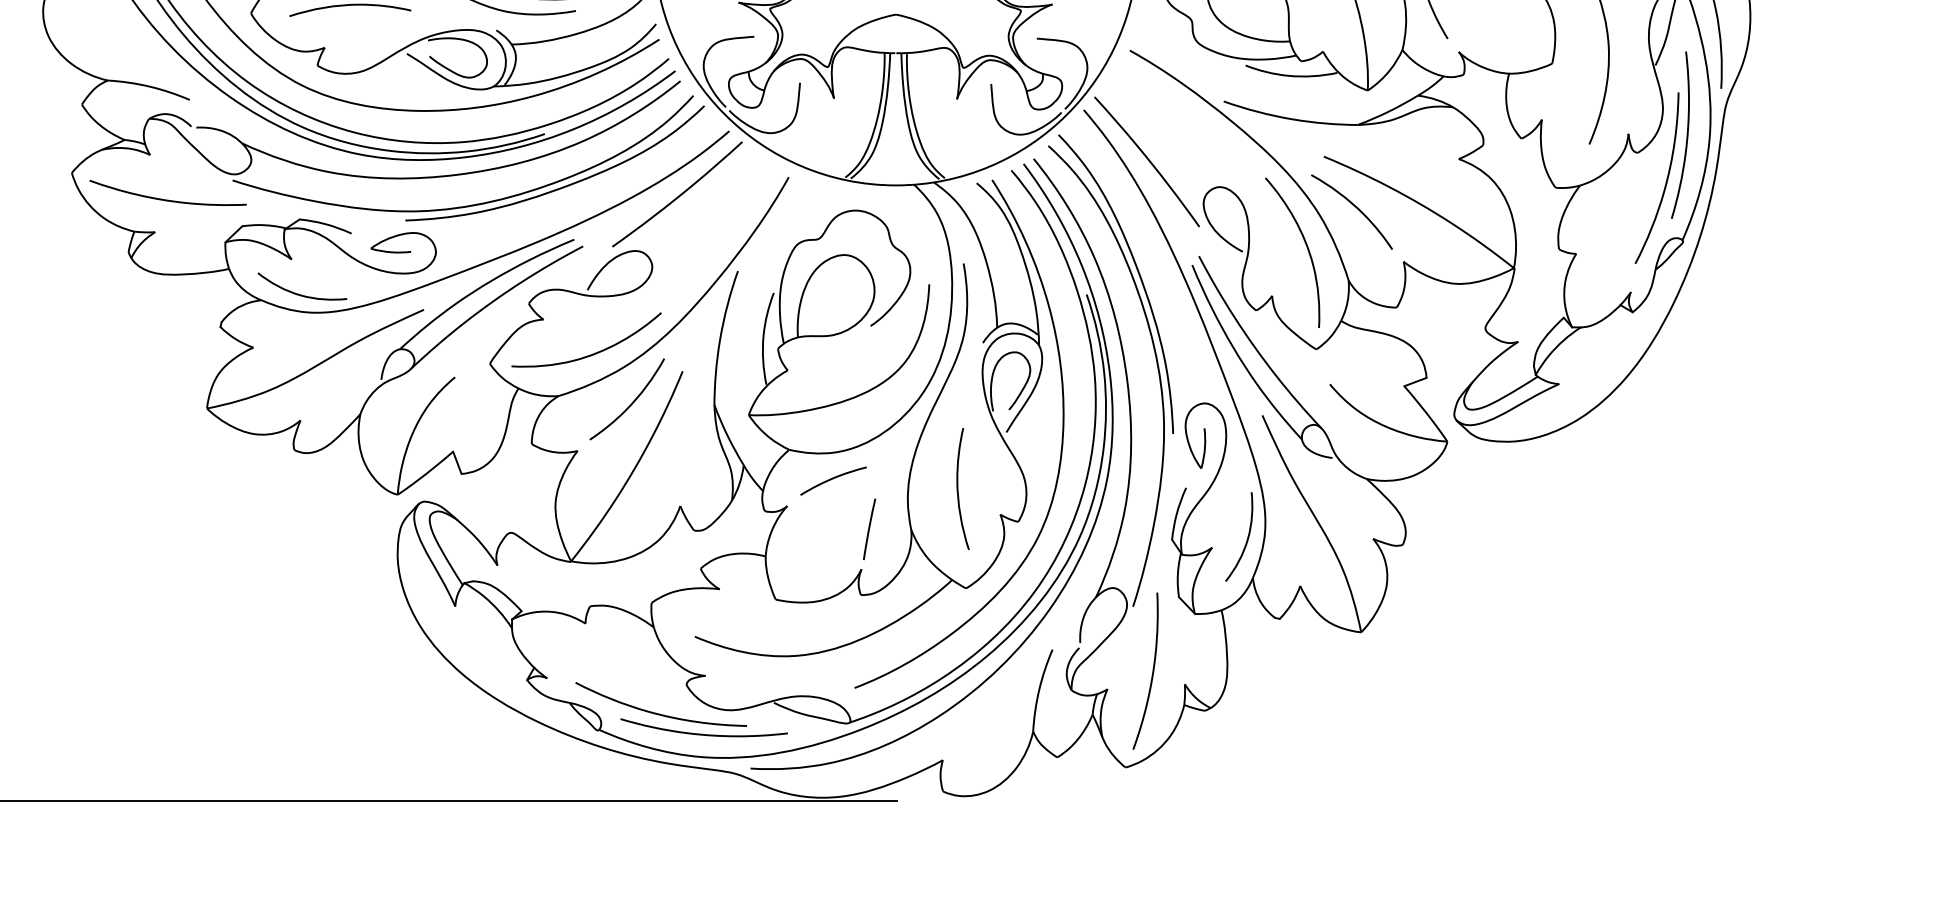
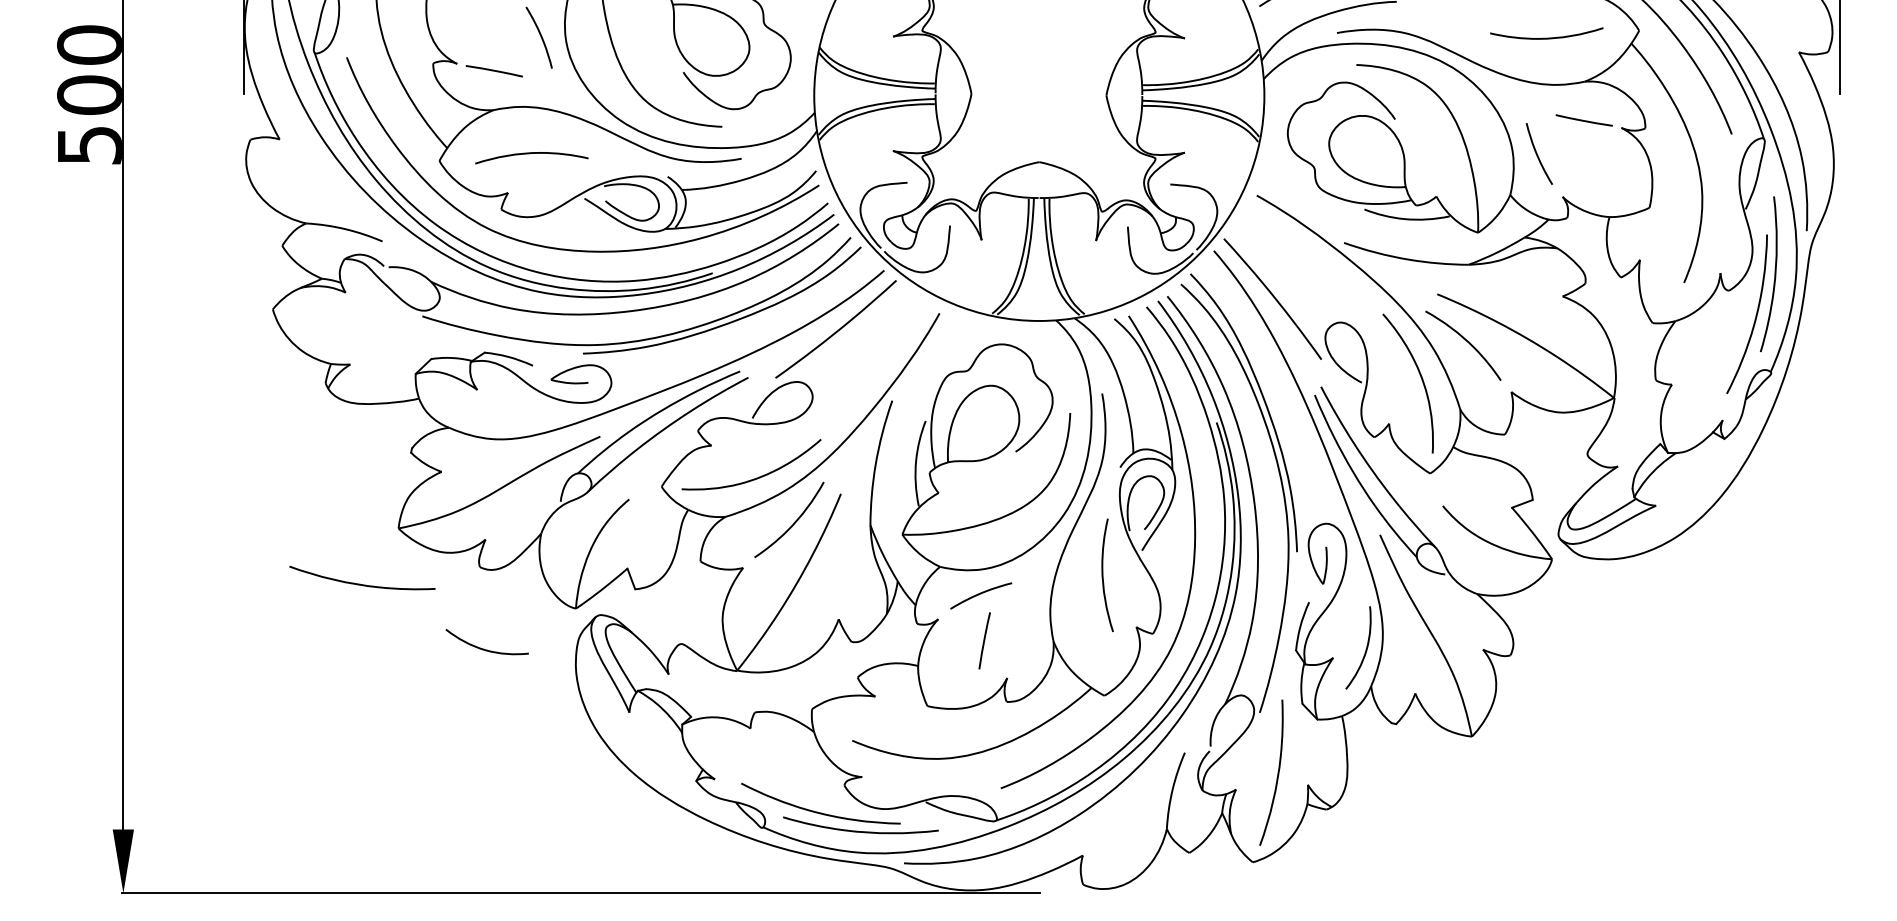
curve: (166, 198) -> (360, 583), moved
curve: (298, 293) -> (483, 648), moved
curve: (958, 489) -> (1103, 575), moved
line: (869, 528) -> (984, 640), moved

